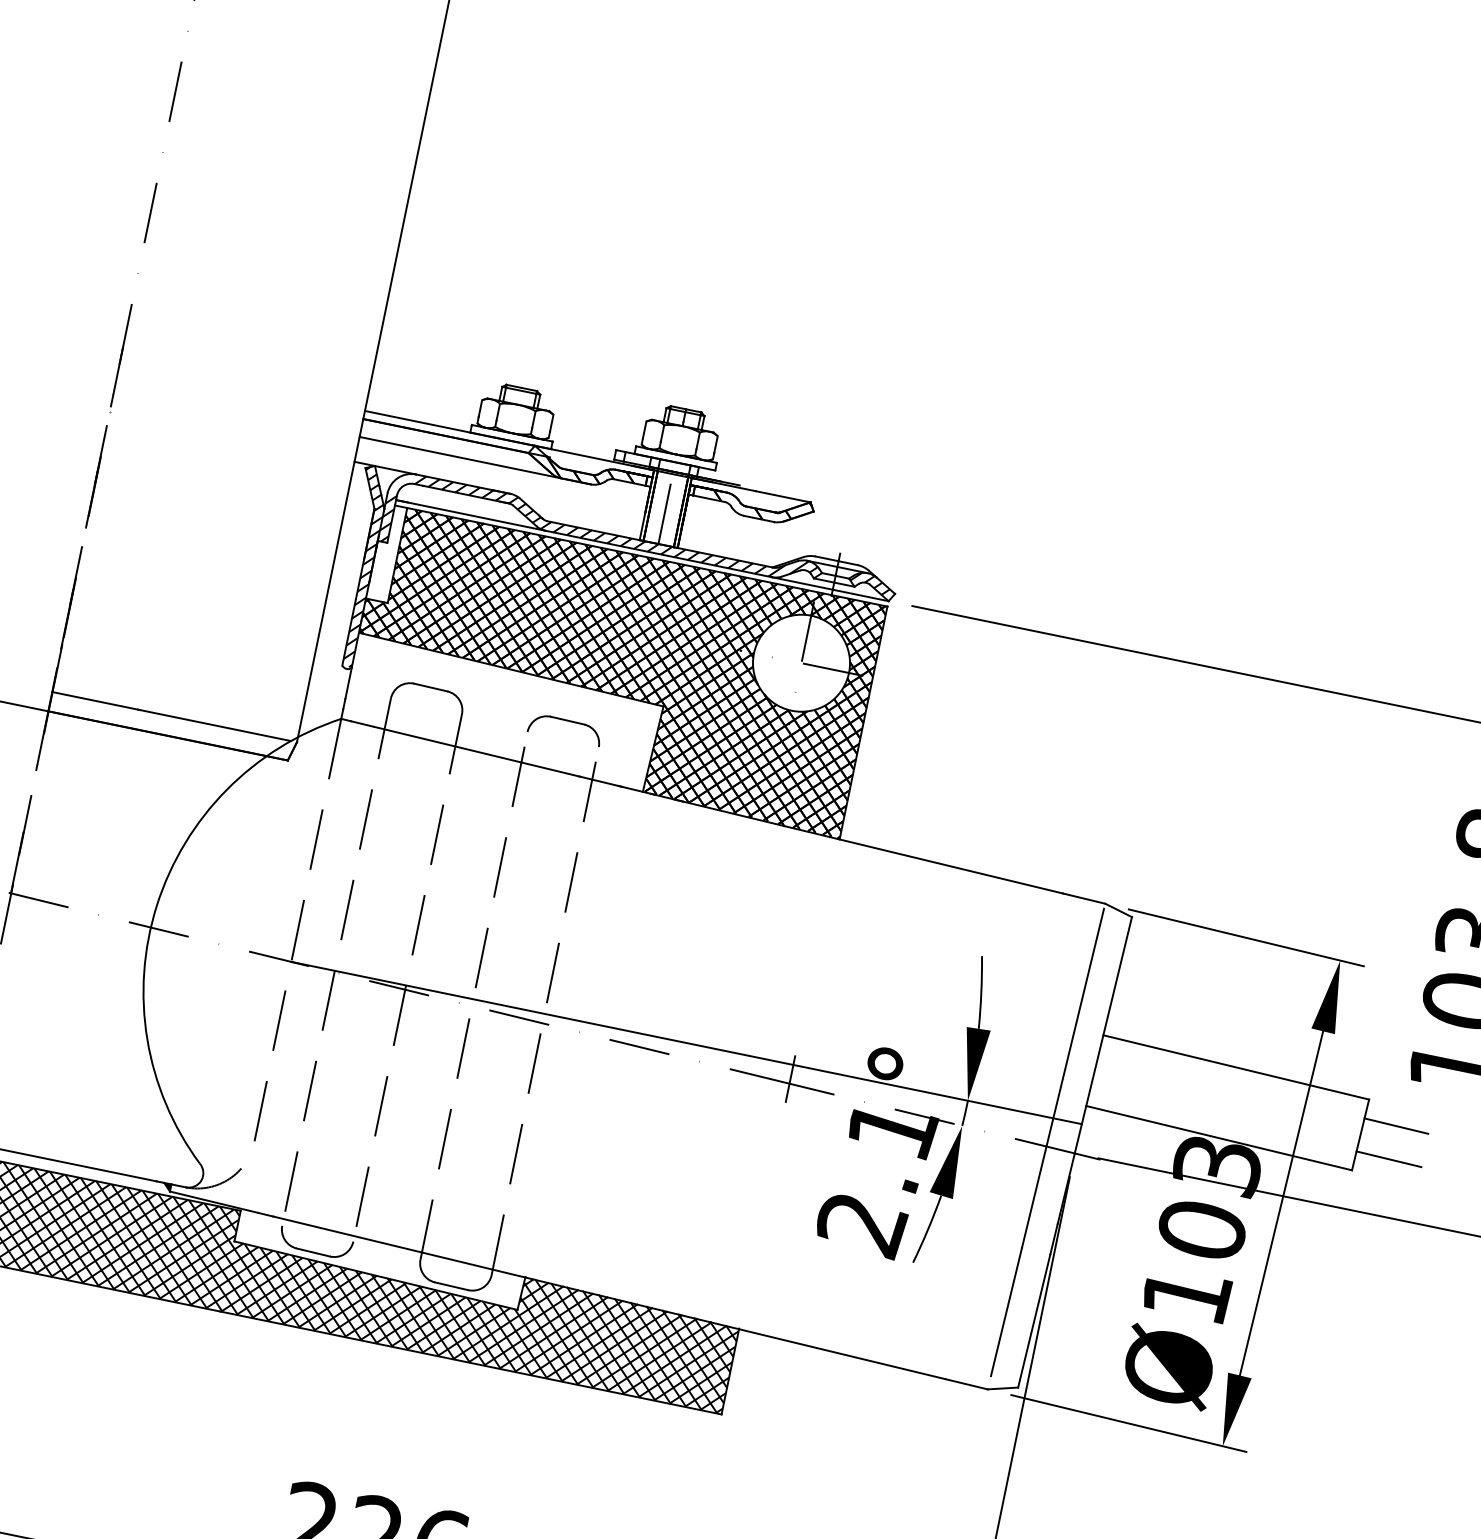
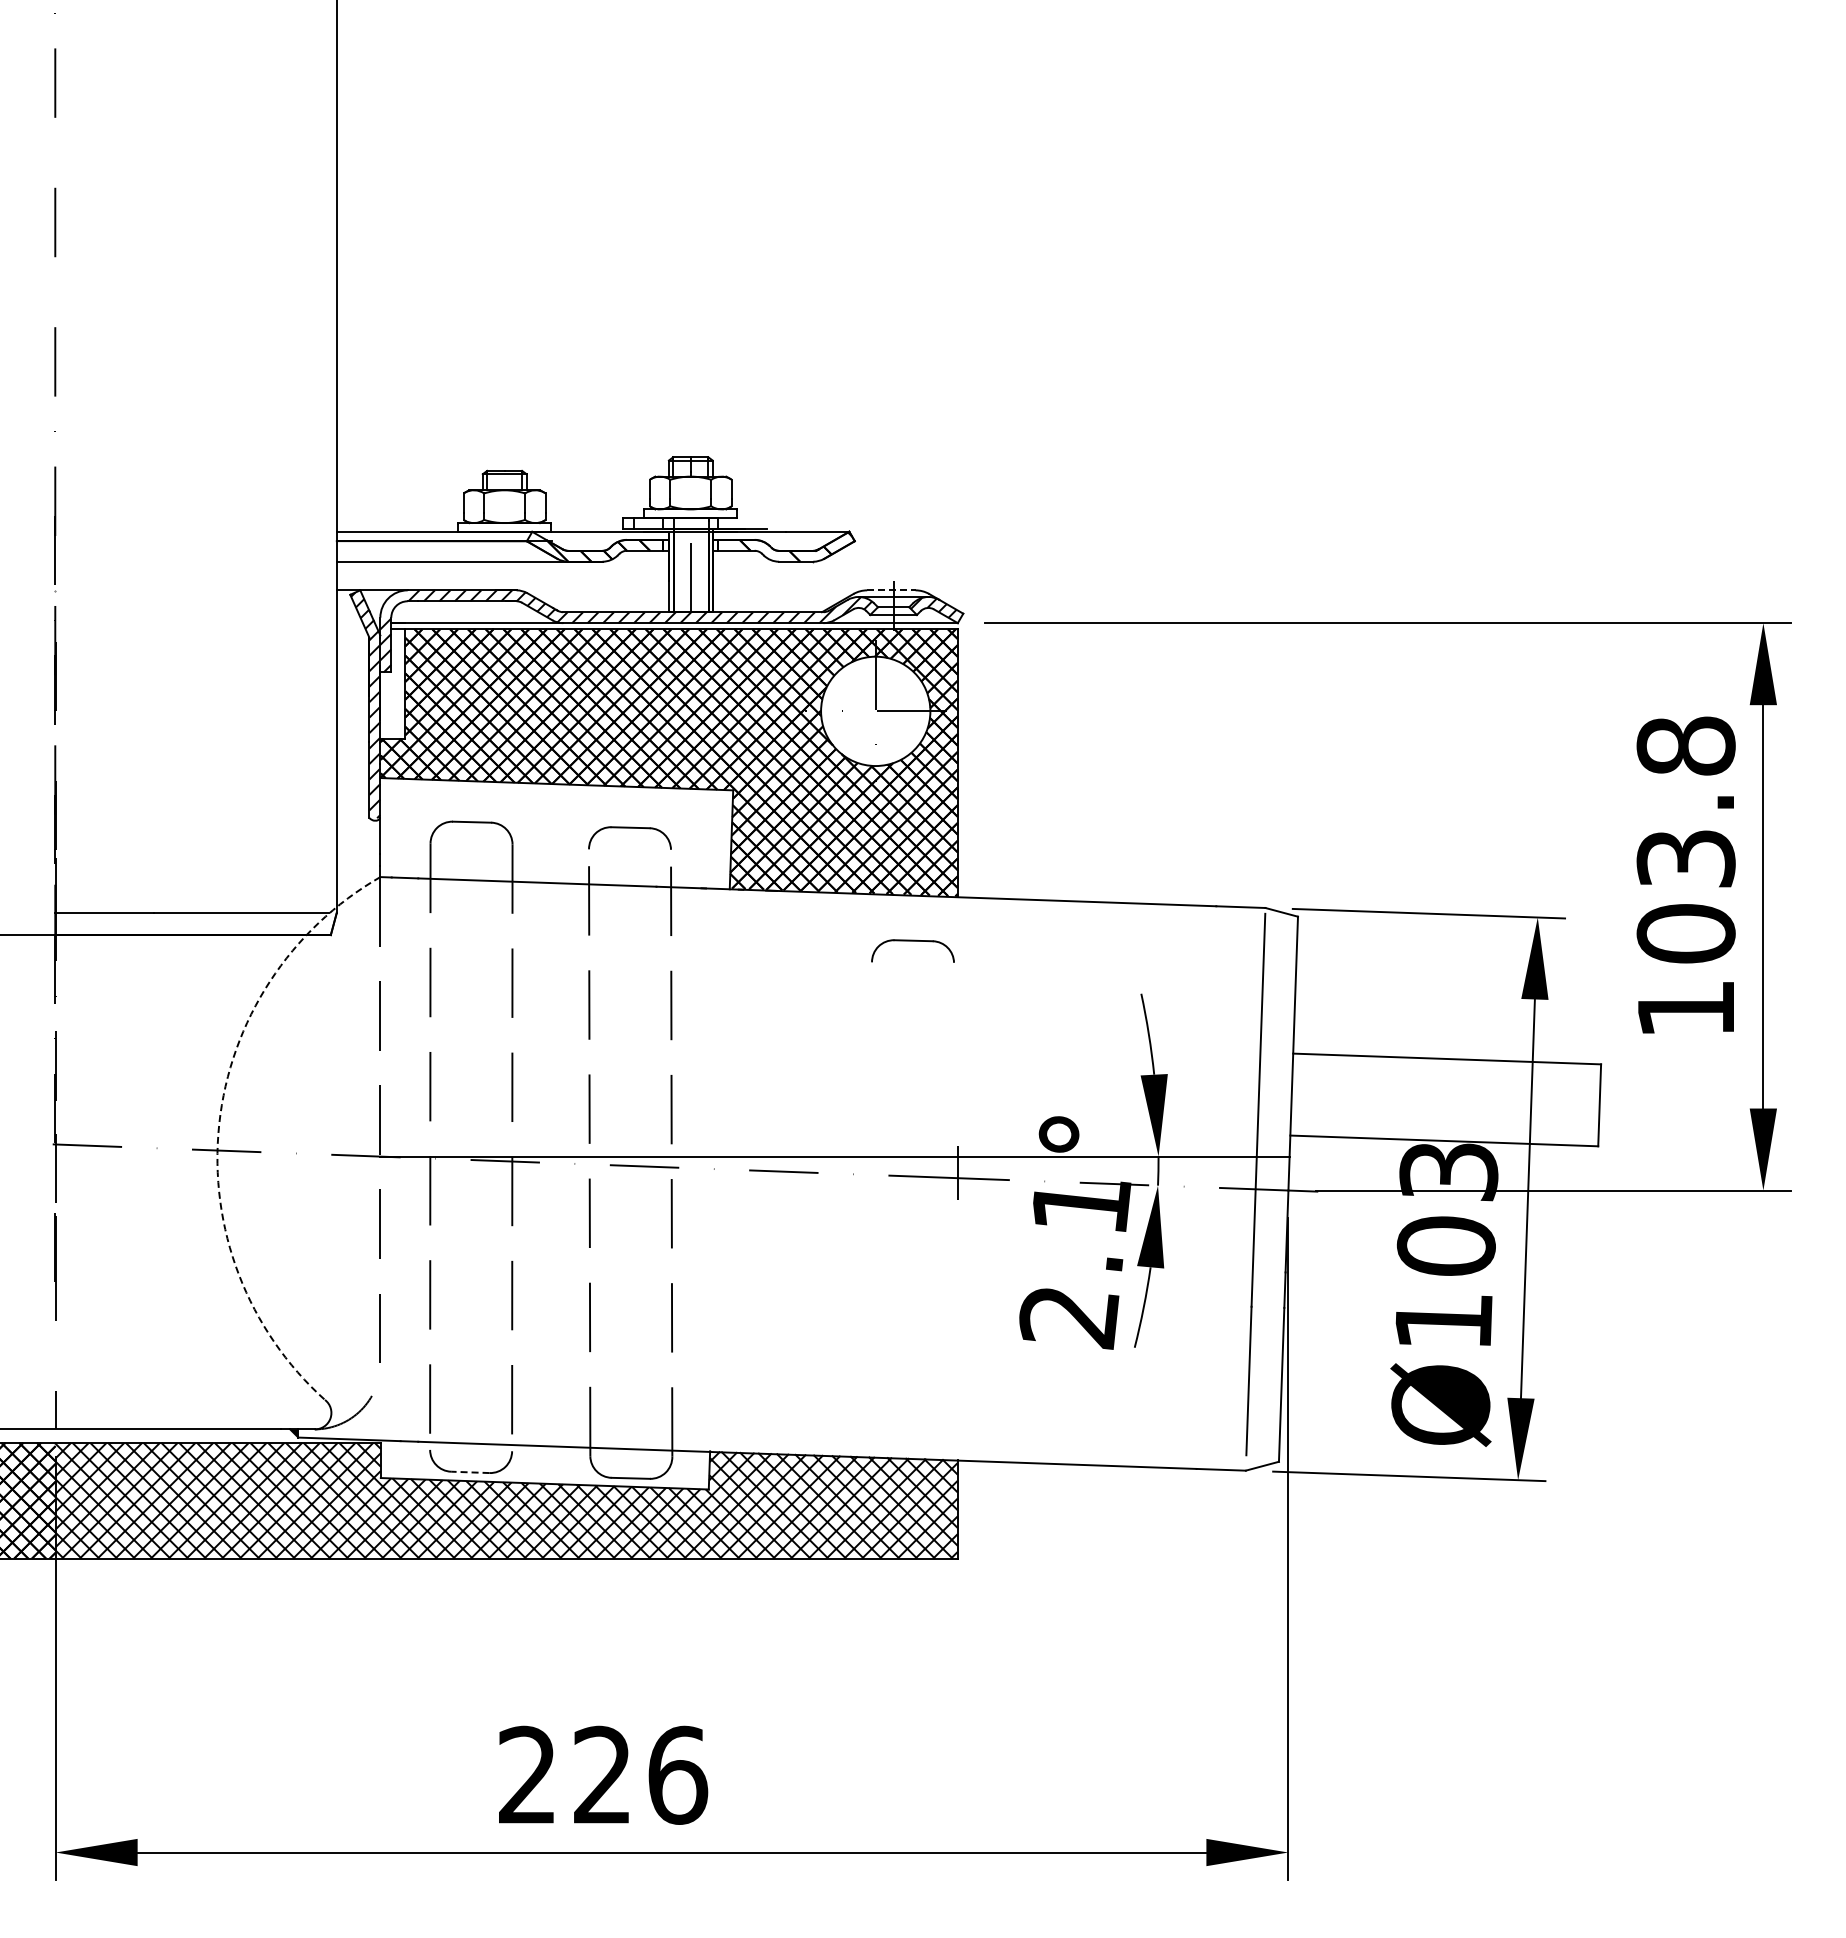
line: (836, 560) -> (891, 590), solid -> dashed
part: (792, 869) -> (912, 941), added
arc: (157, 905) -> (219, 1124), solid -> dashed
line: (1396, 1126) -> (1637, 1087), removed
line: (1388, 1159) -> (1636, 1125), removed
line: (312, 1252) -> (469, 1472), solid -> dashed

